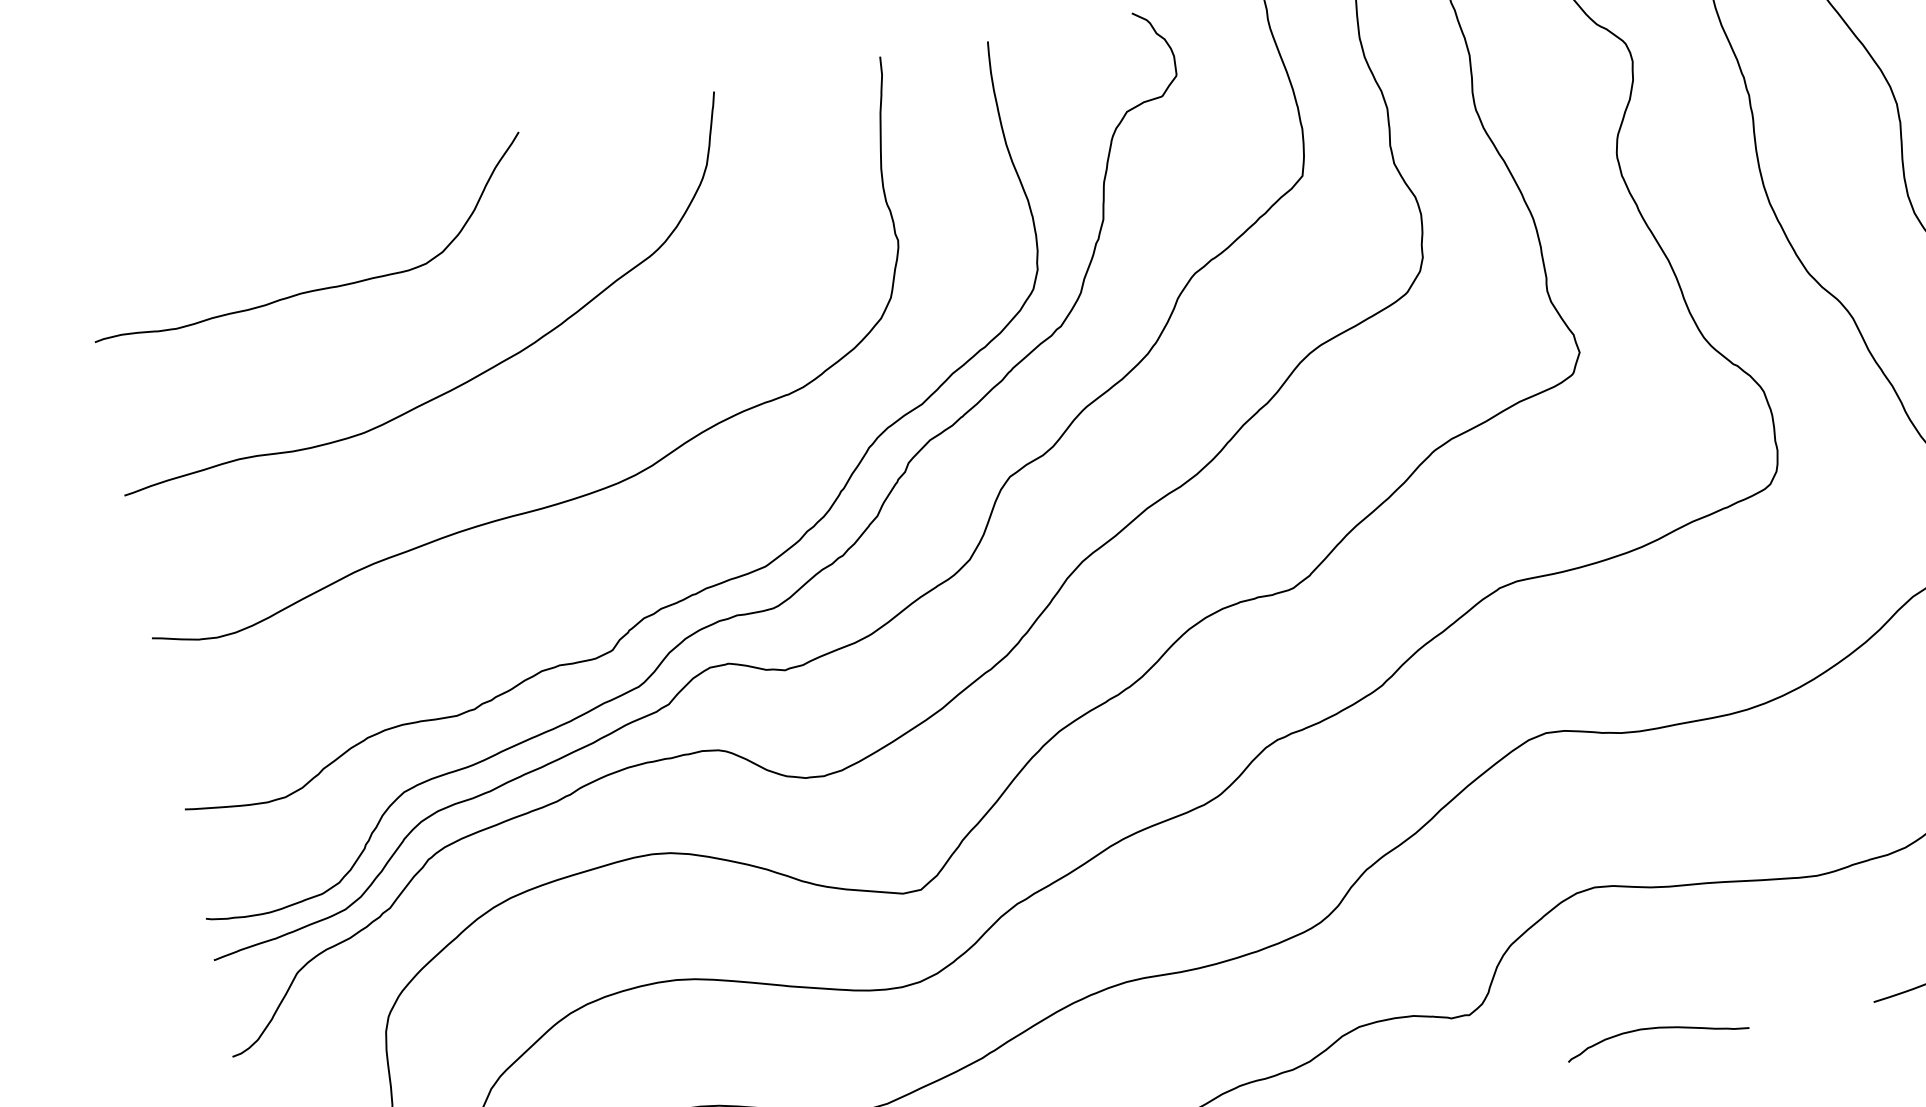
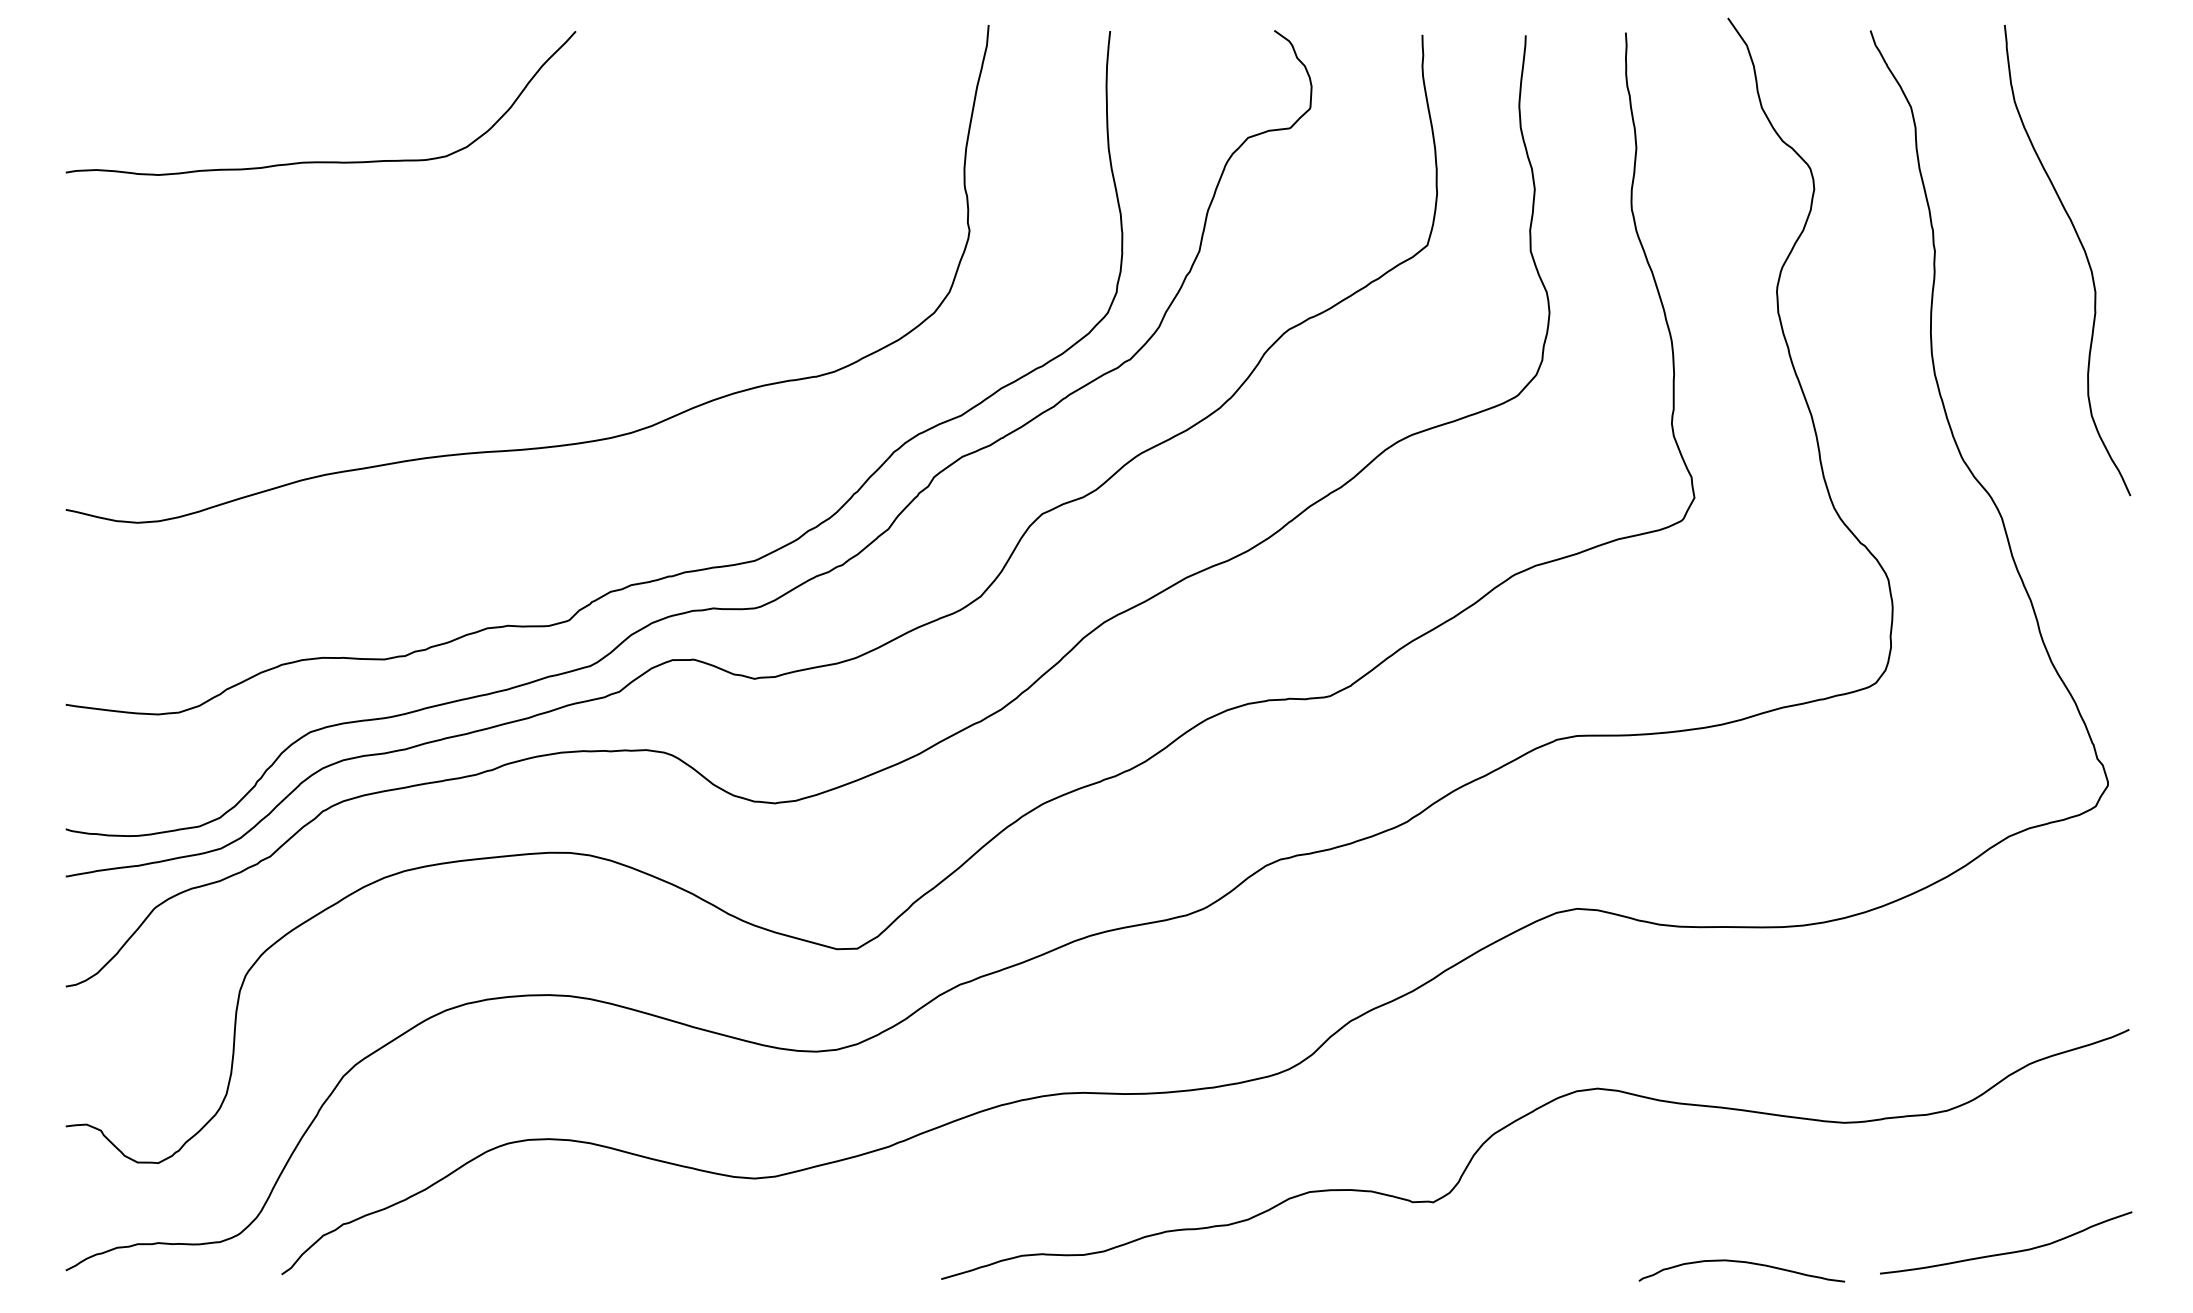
curve: (469, 379) -> (469, 292), removed
curve: (1655, 1028) -> (1741, 1262), moved

